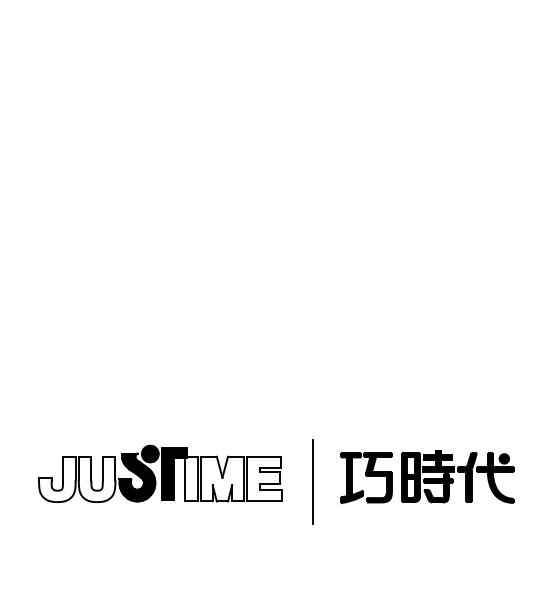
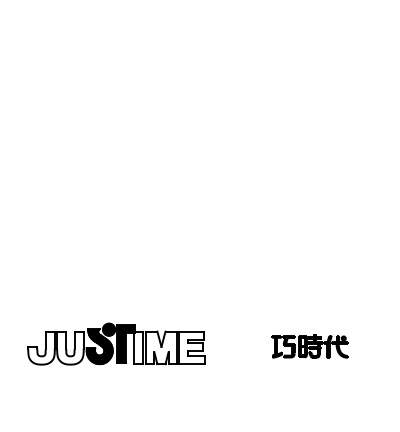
part: (426, 477) -> (309, 346), size x0.6
line: (313, 481) -> (227, 349), removed

